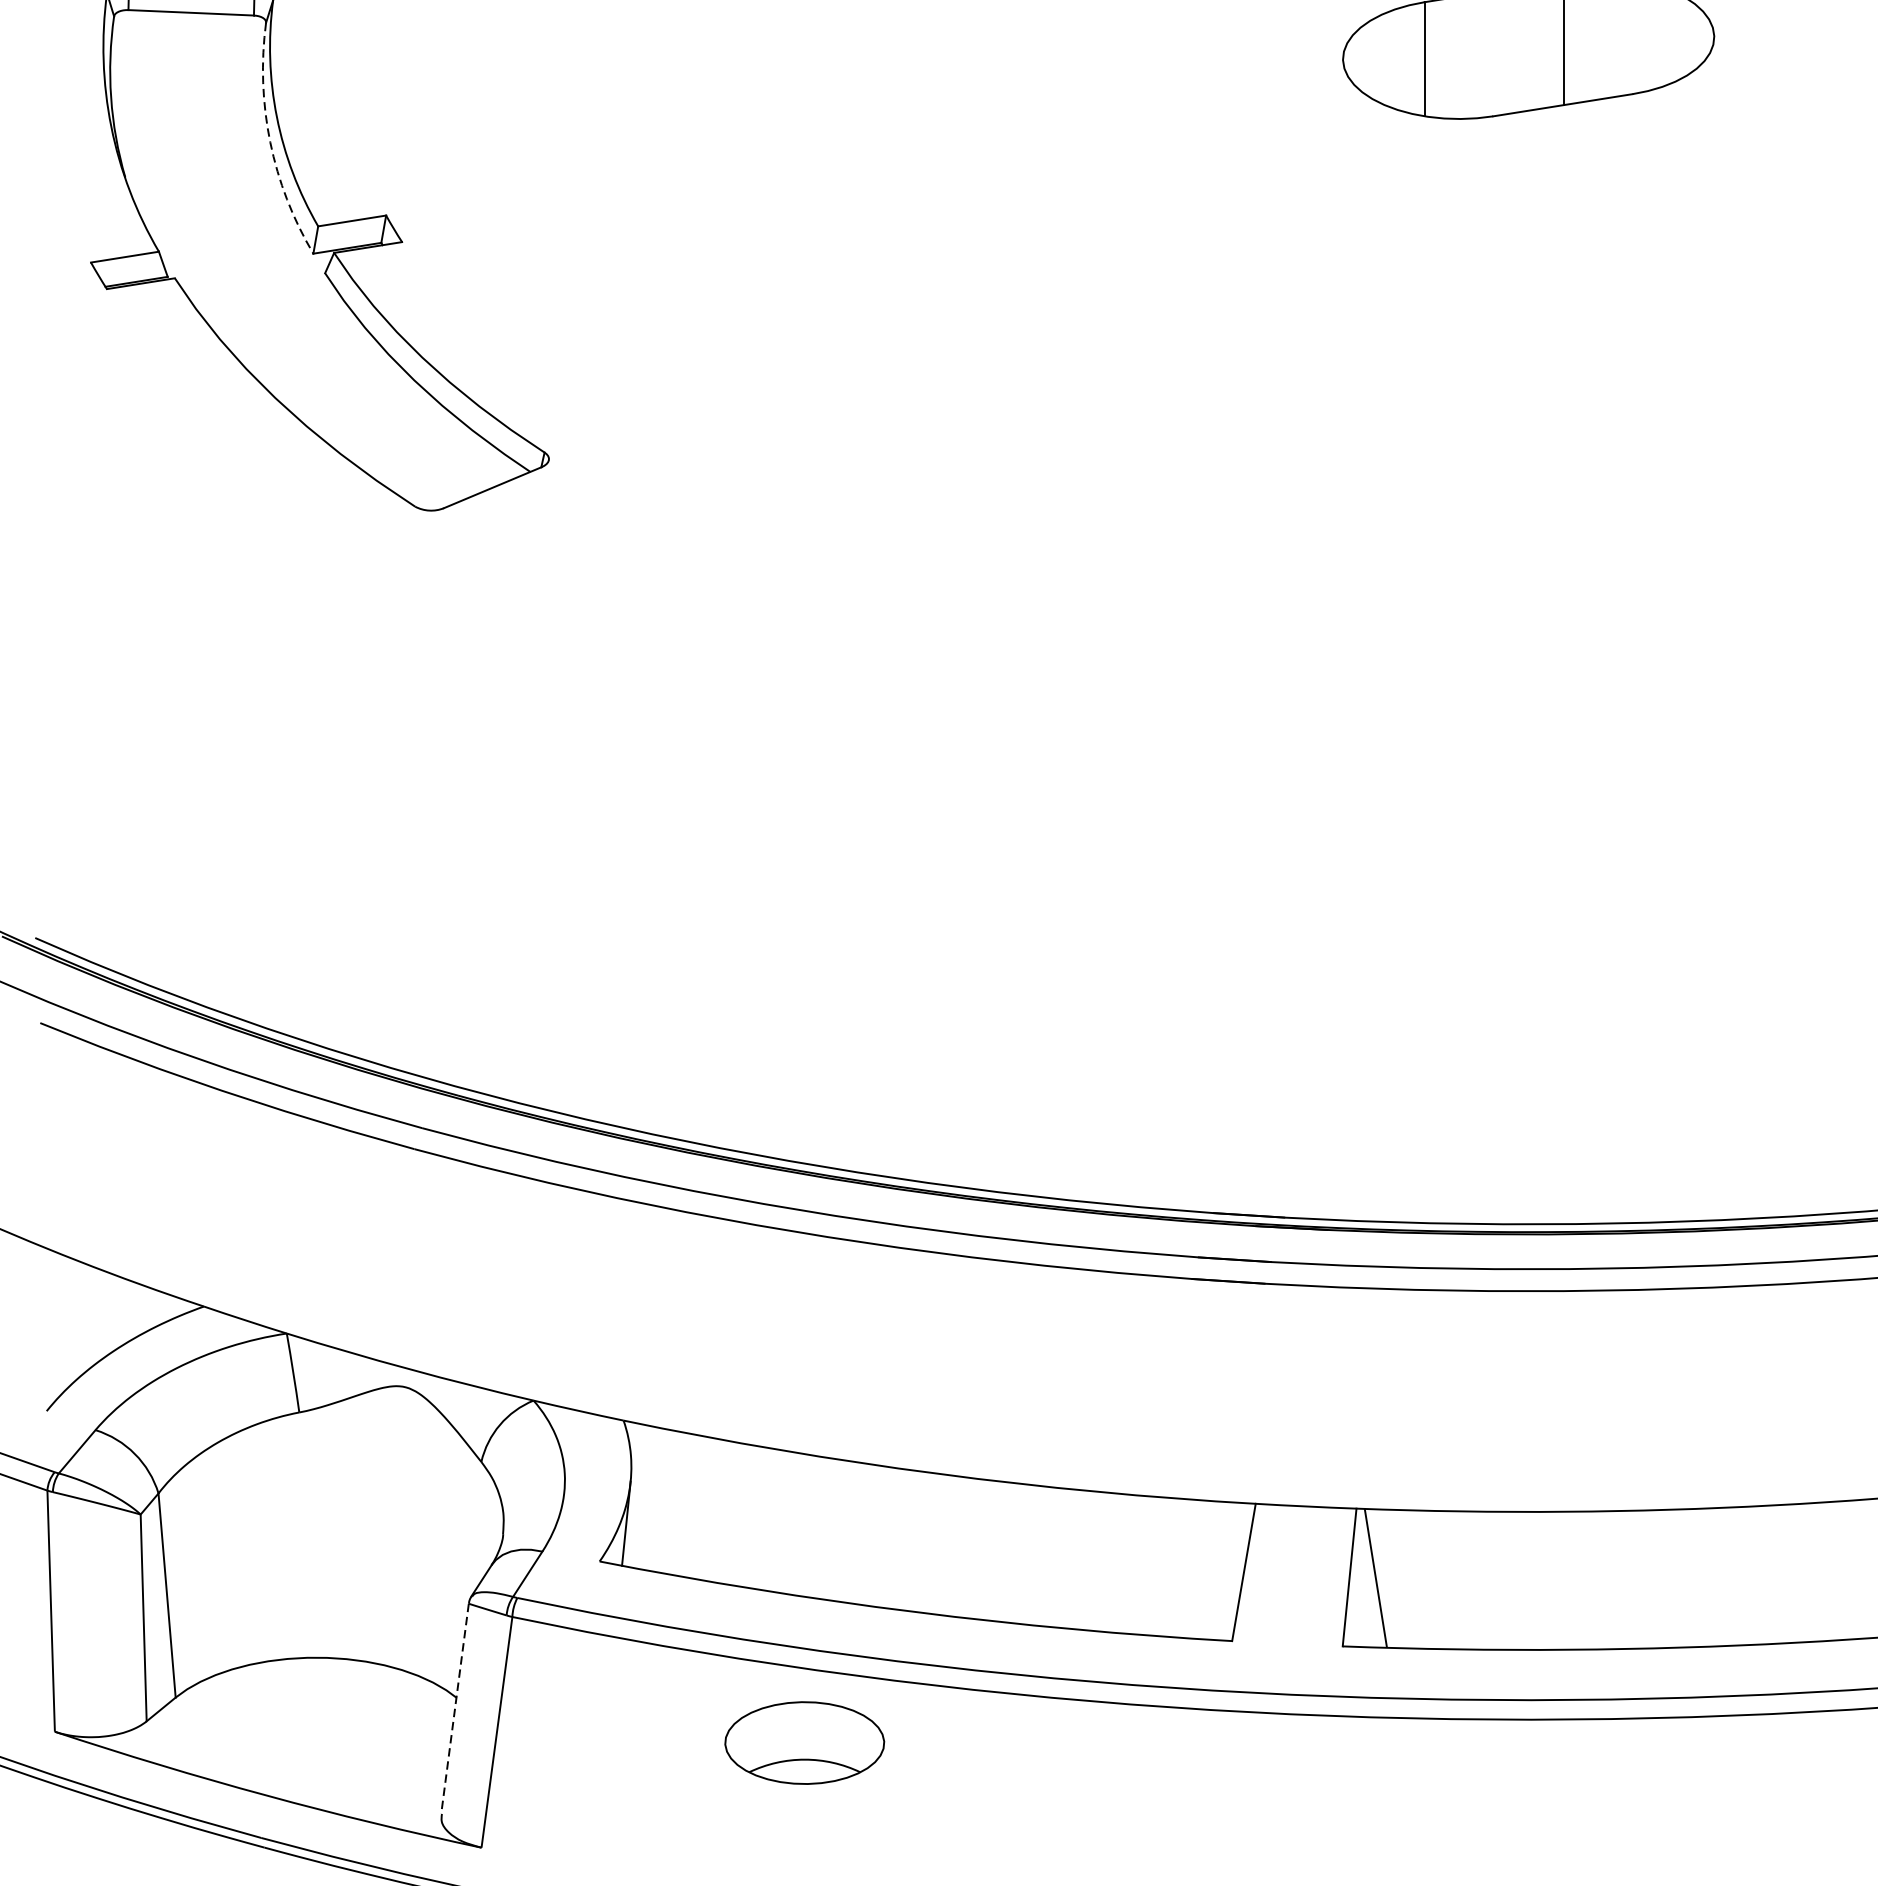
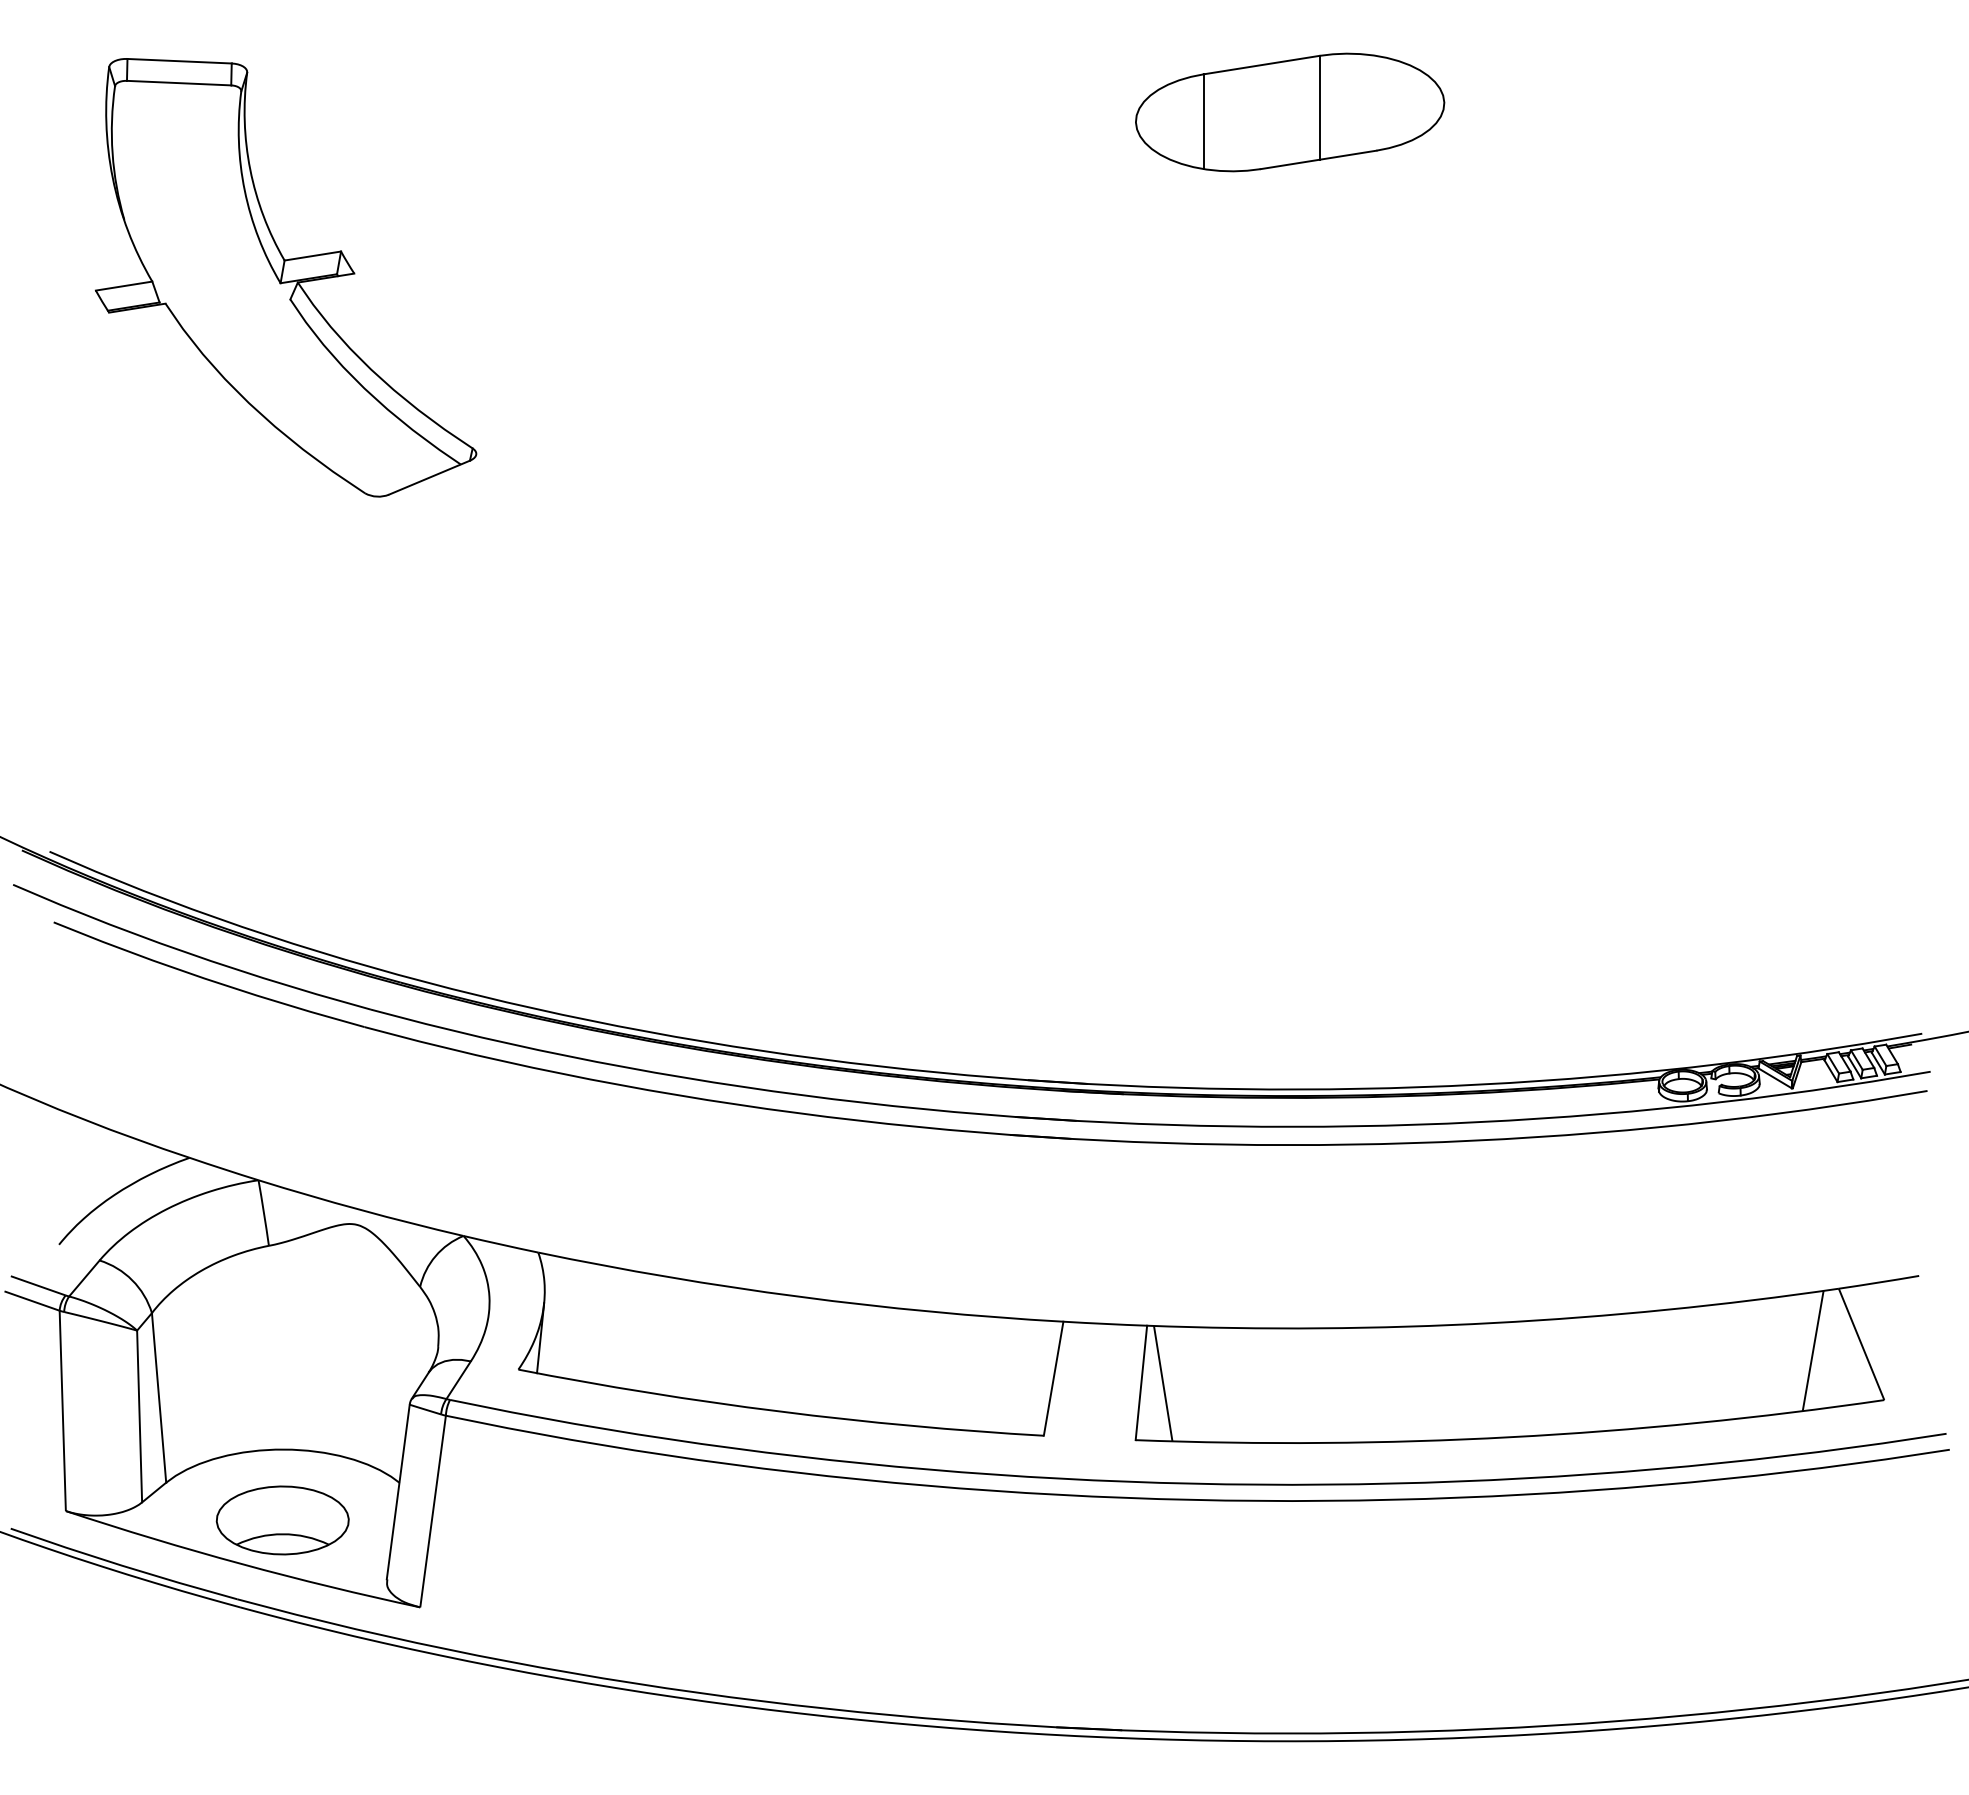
arc: (269, 142) -> (244, 190), dashed -> solid
line: (455, 1709) -> (398, 1492), dashed -> solid
part: (804, 1743) -> (282, 1520), moved

